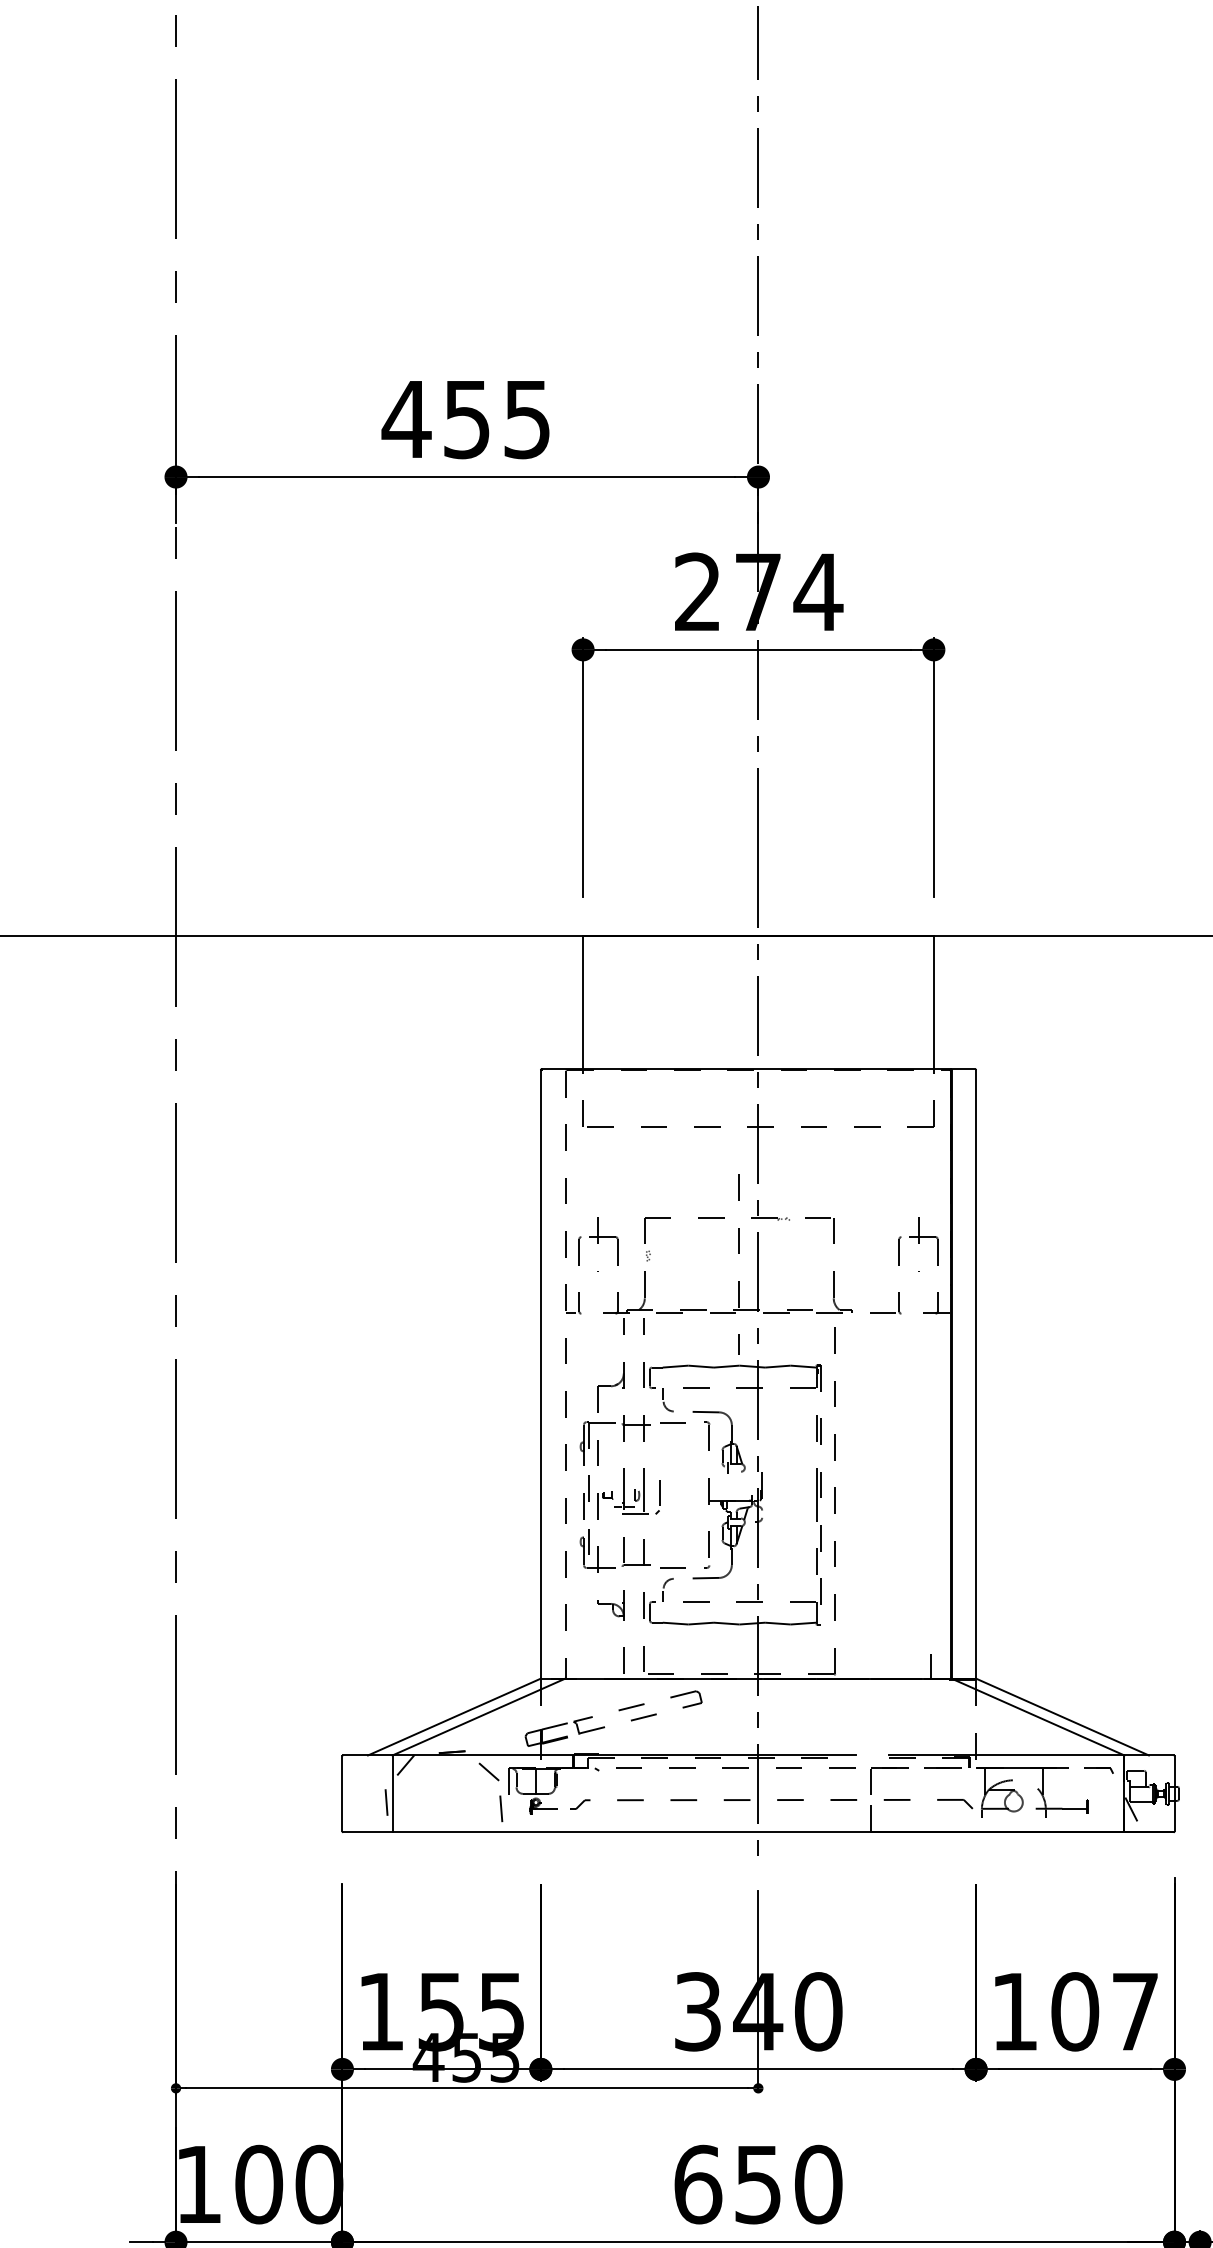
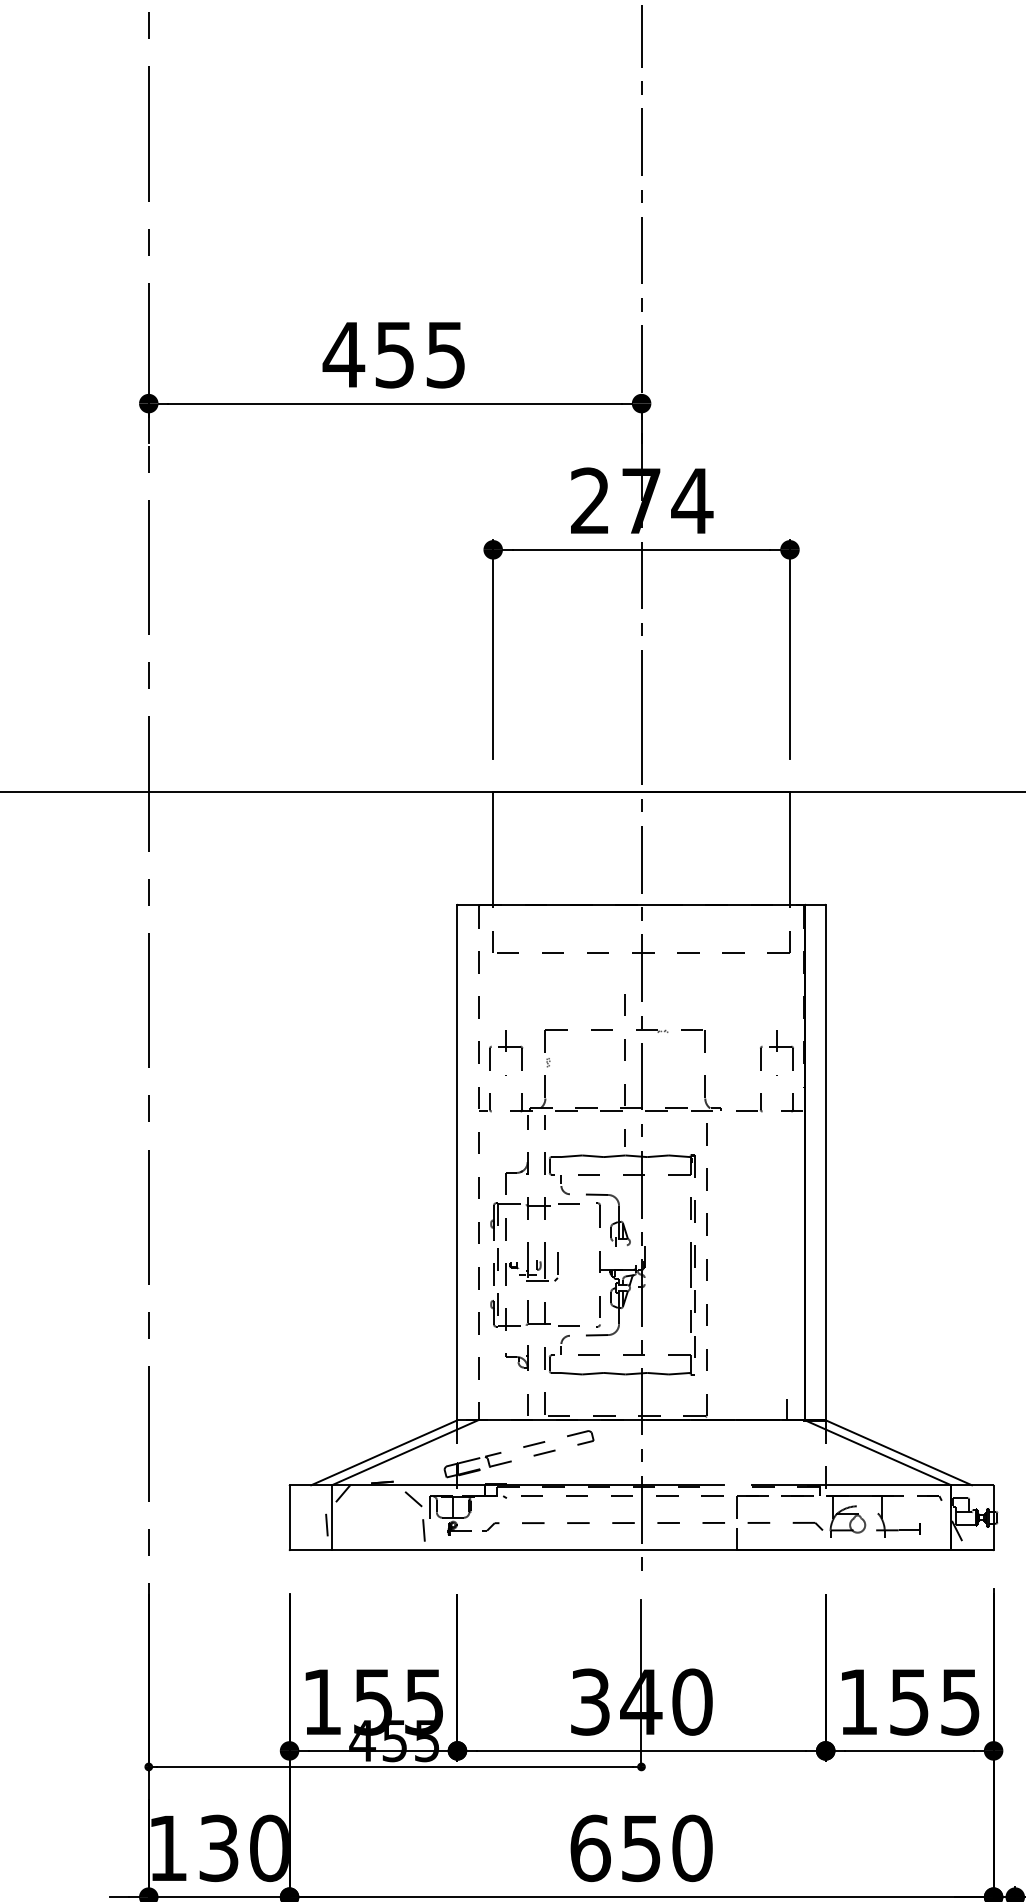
text: (1104, 2011) -> (934, 1701), 107 -> 155
text: (259, 2184) -> (219, 1848), 100 -> 130

